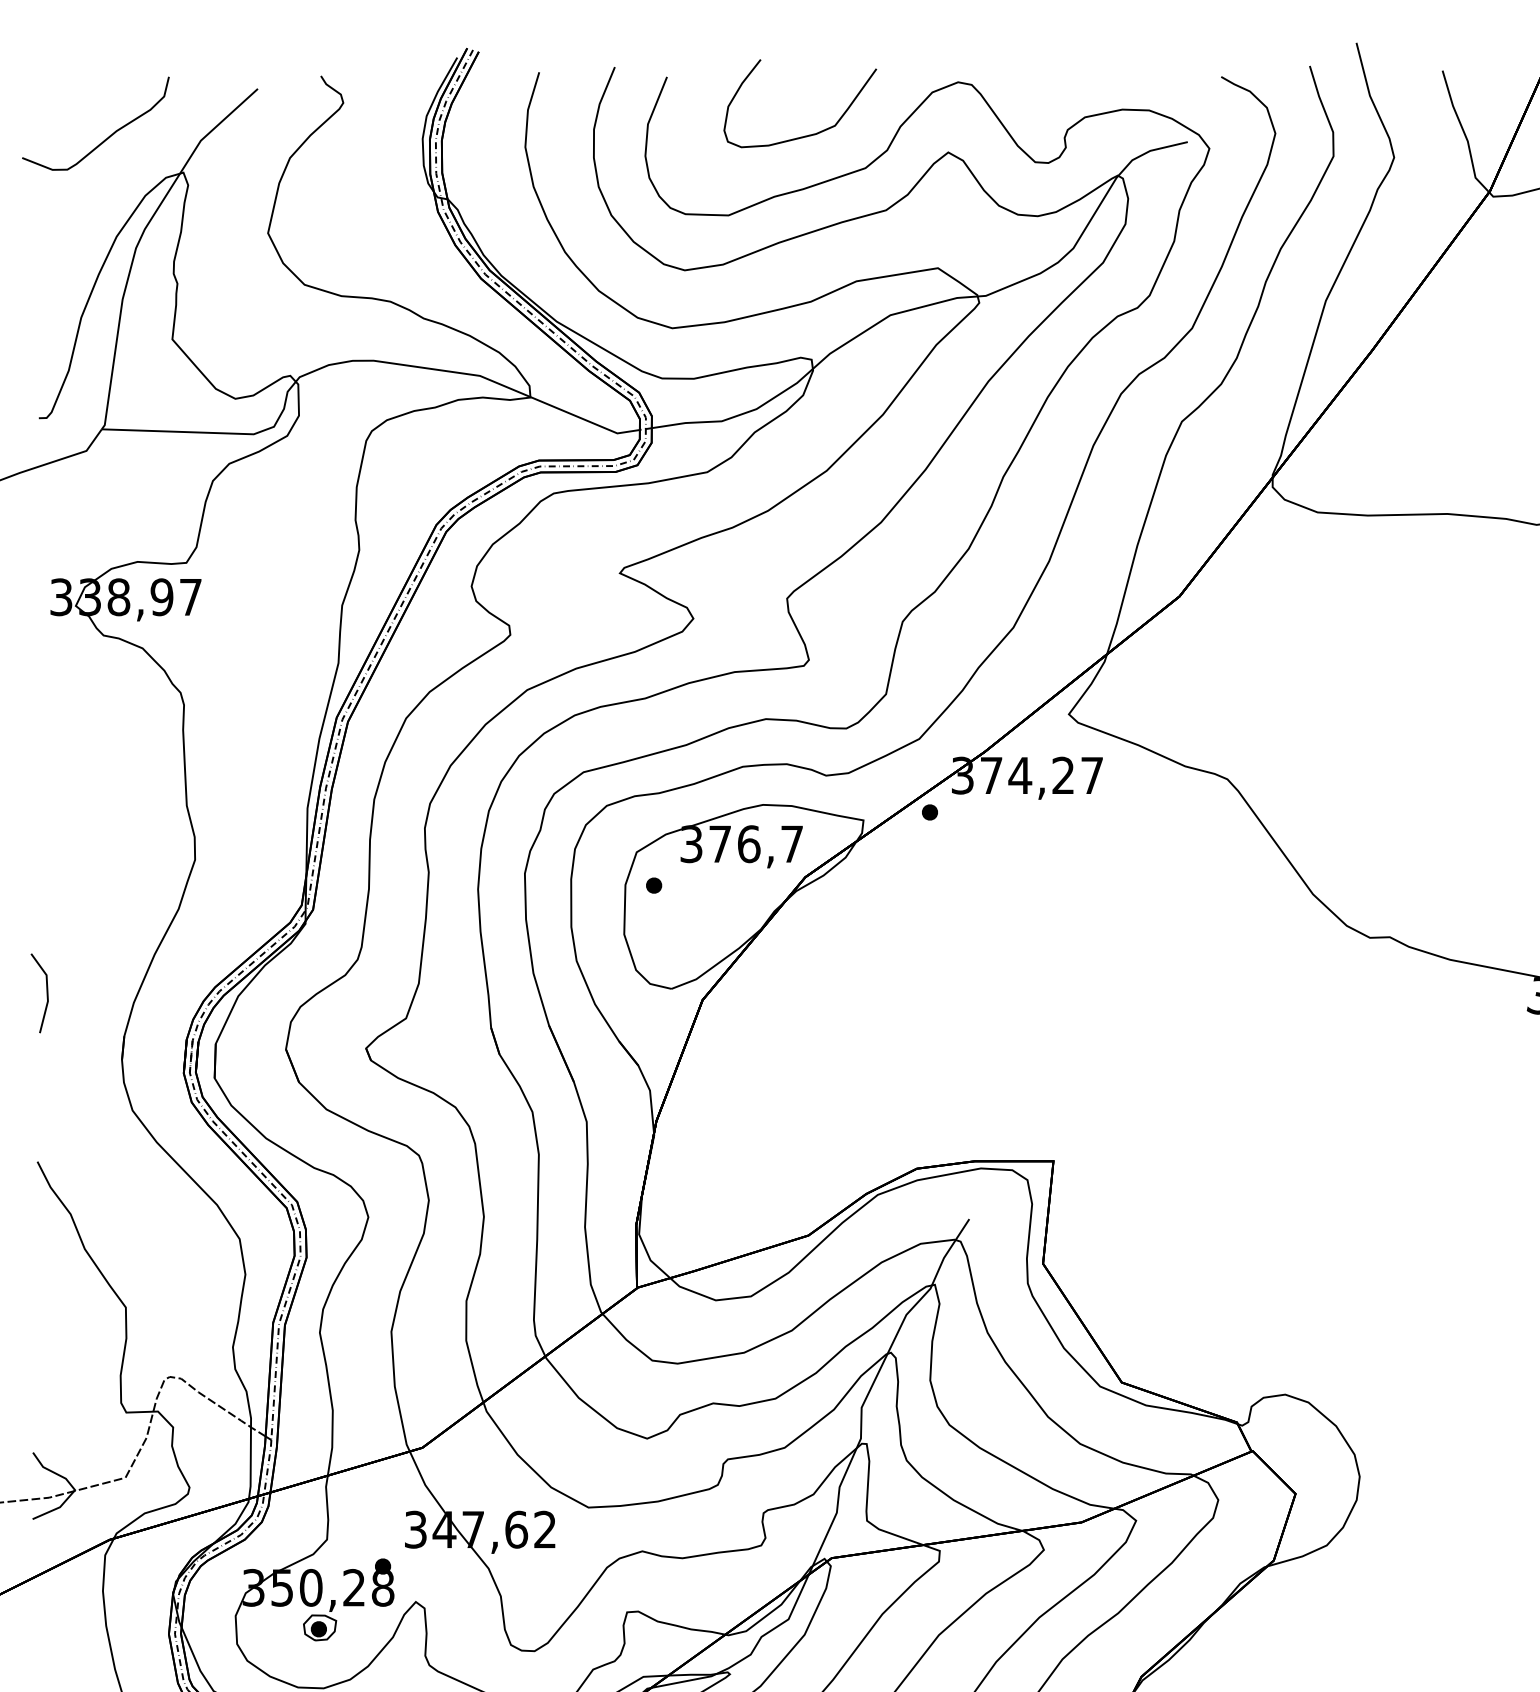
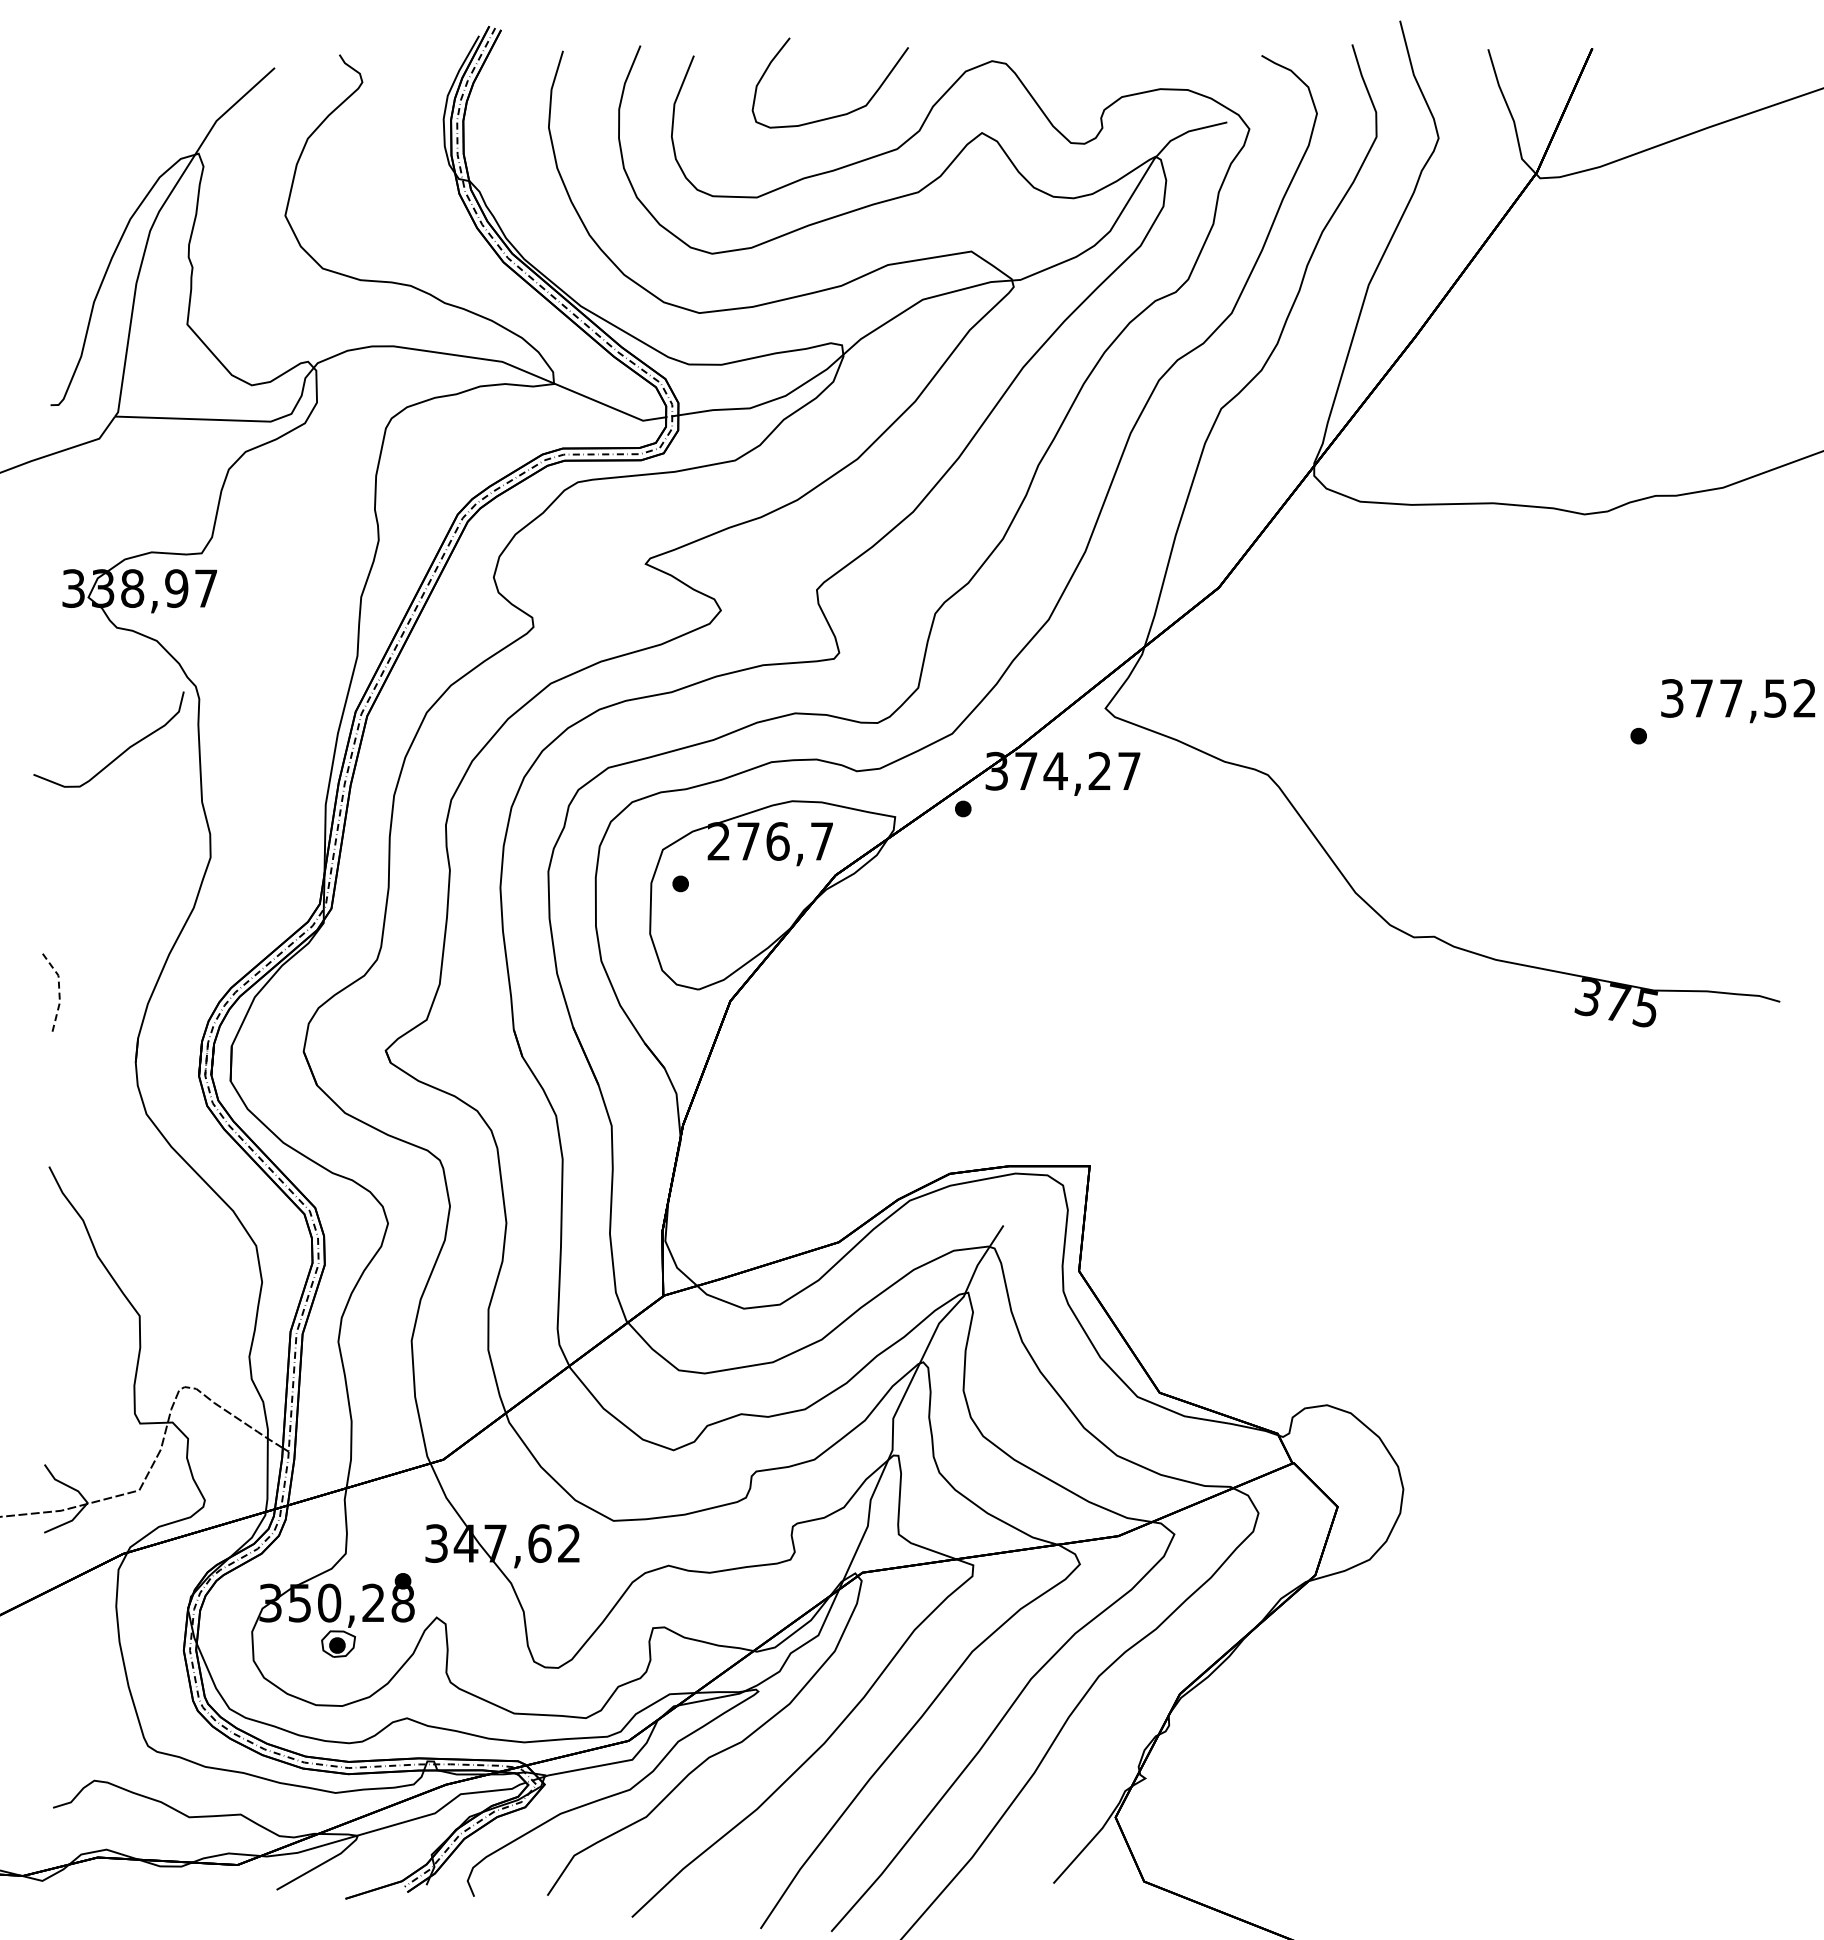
curve: (107, 137) -> (120, 753), moved
text: (691, 844) -> (718, 841), 376,7 -> 276,7
line: (47, 991) -> (59, 992), solid -> dashed

